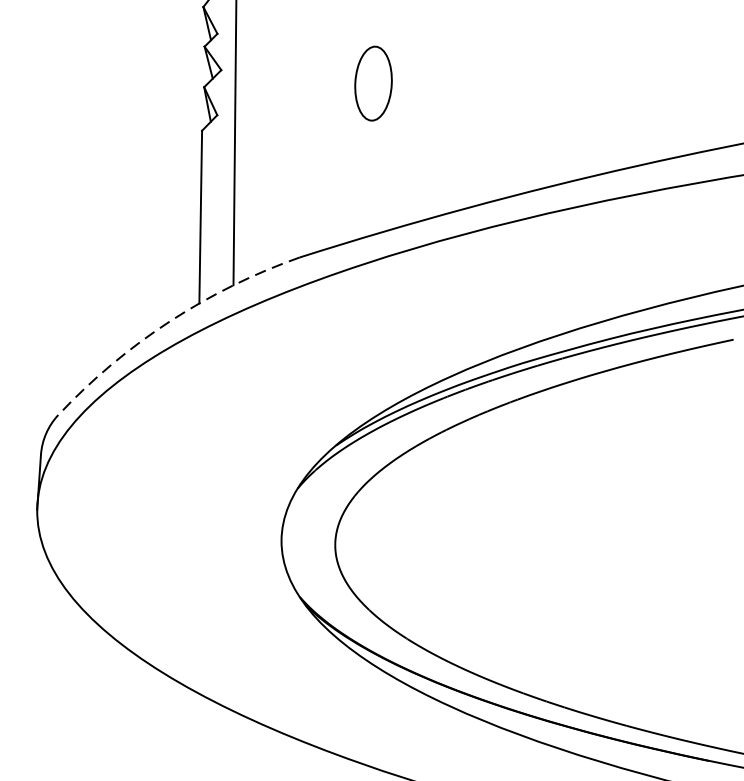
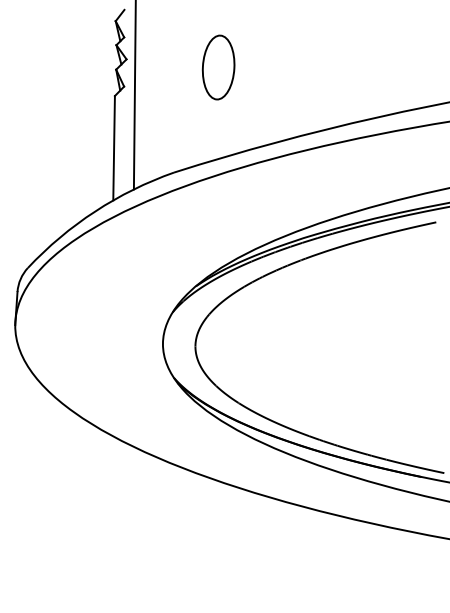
part: (373, 83) -> (218, 67), size x1.43
arc: (169, 321) -> (95, 211), dashed -> solid

